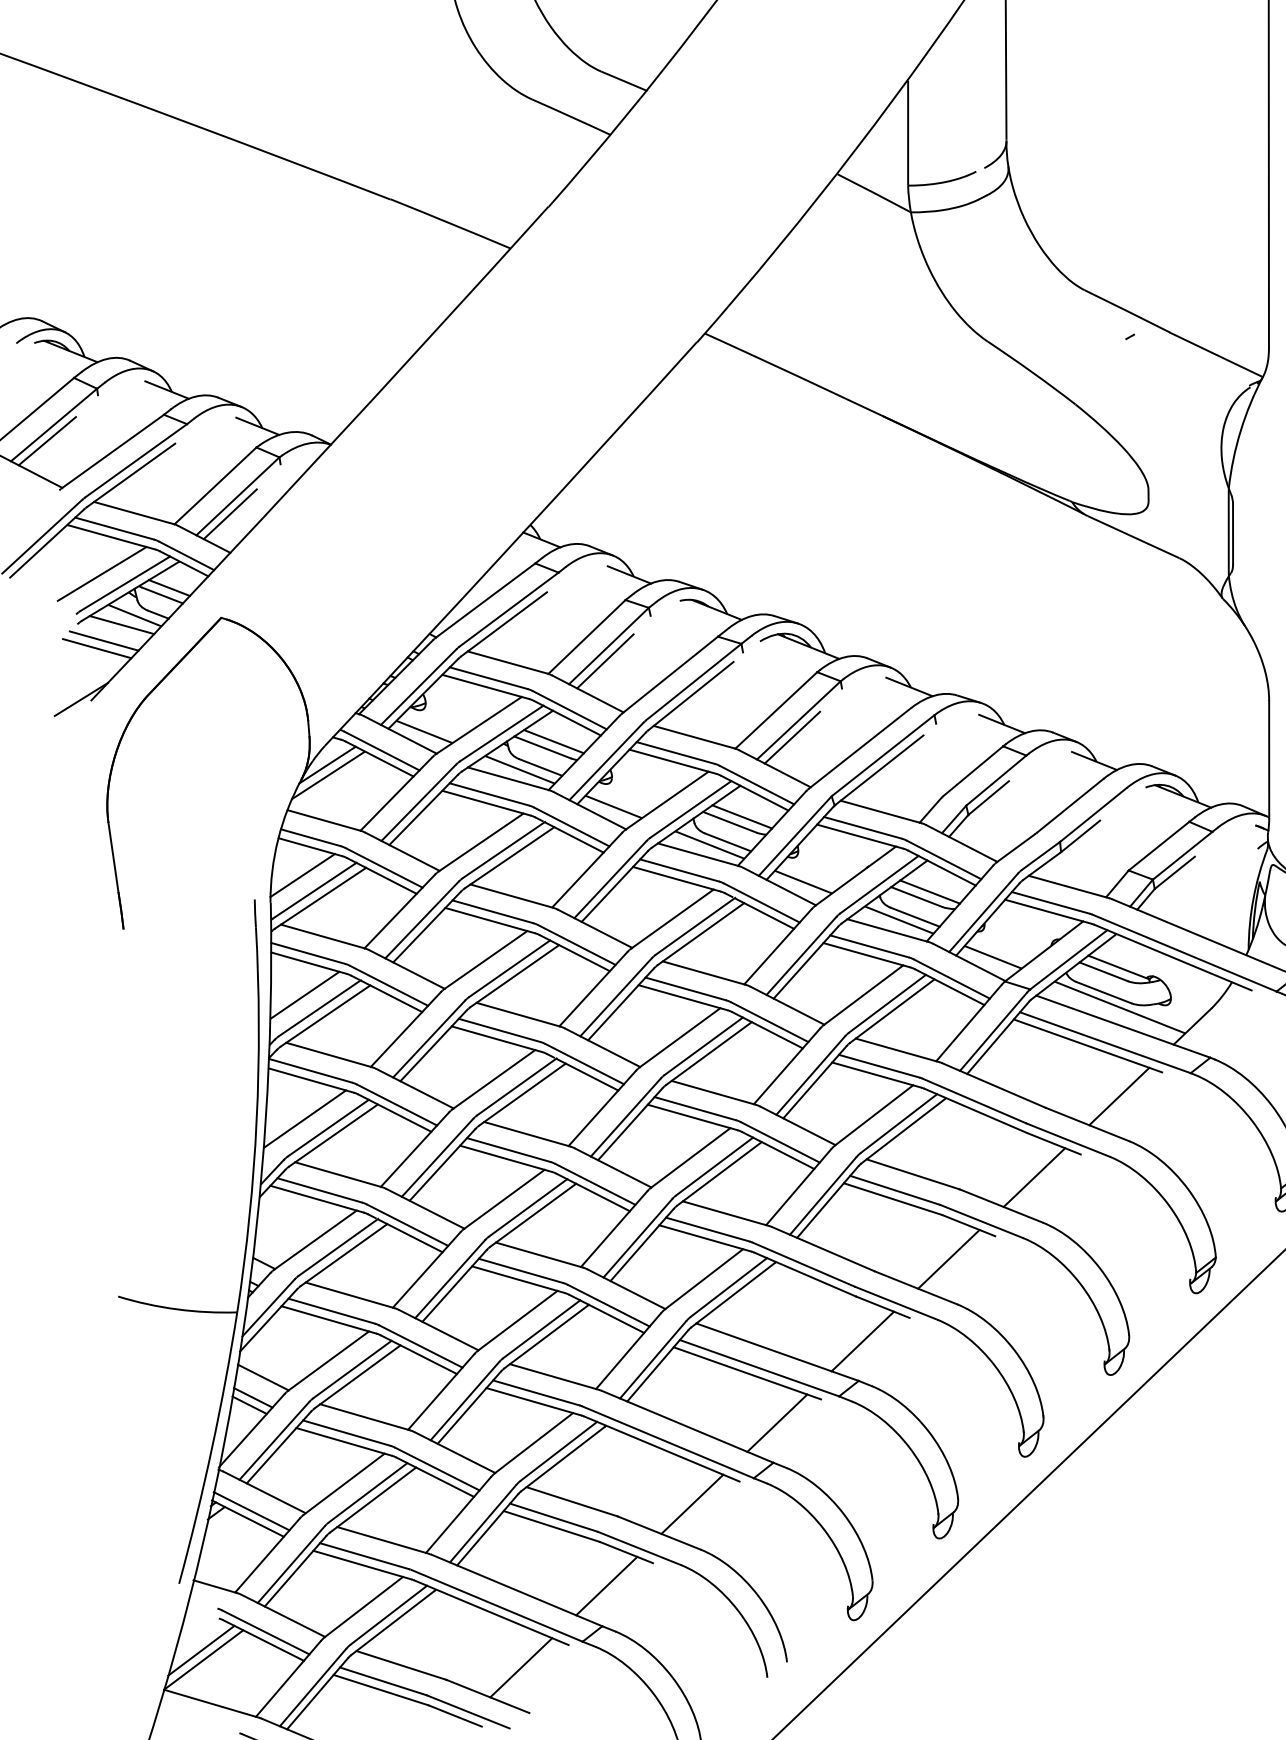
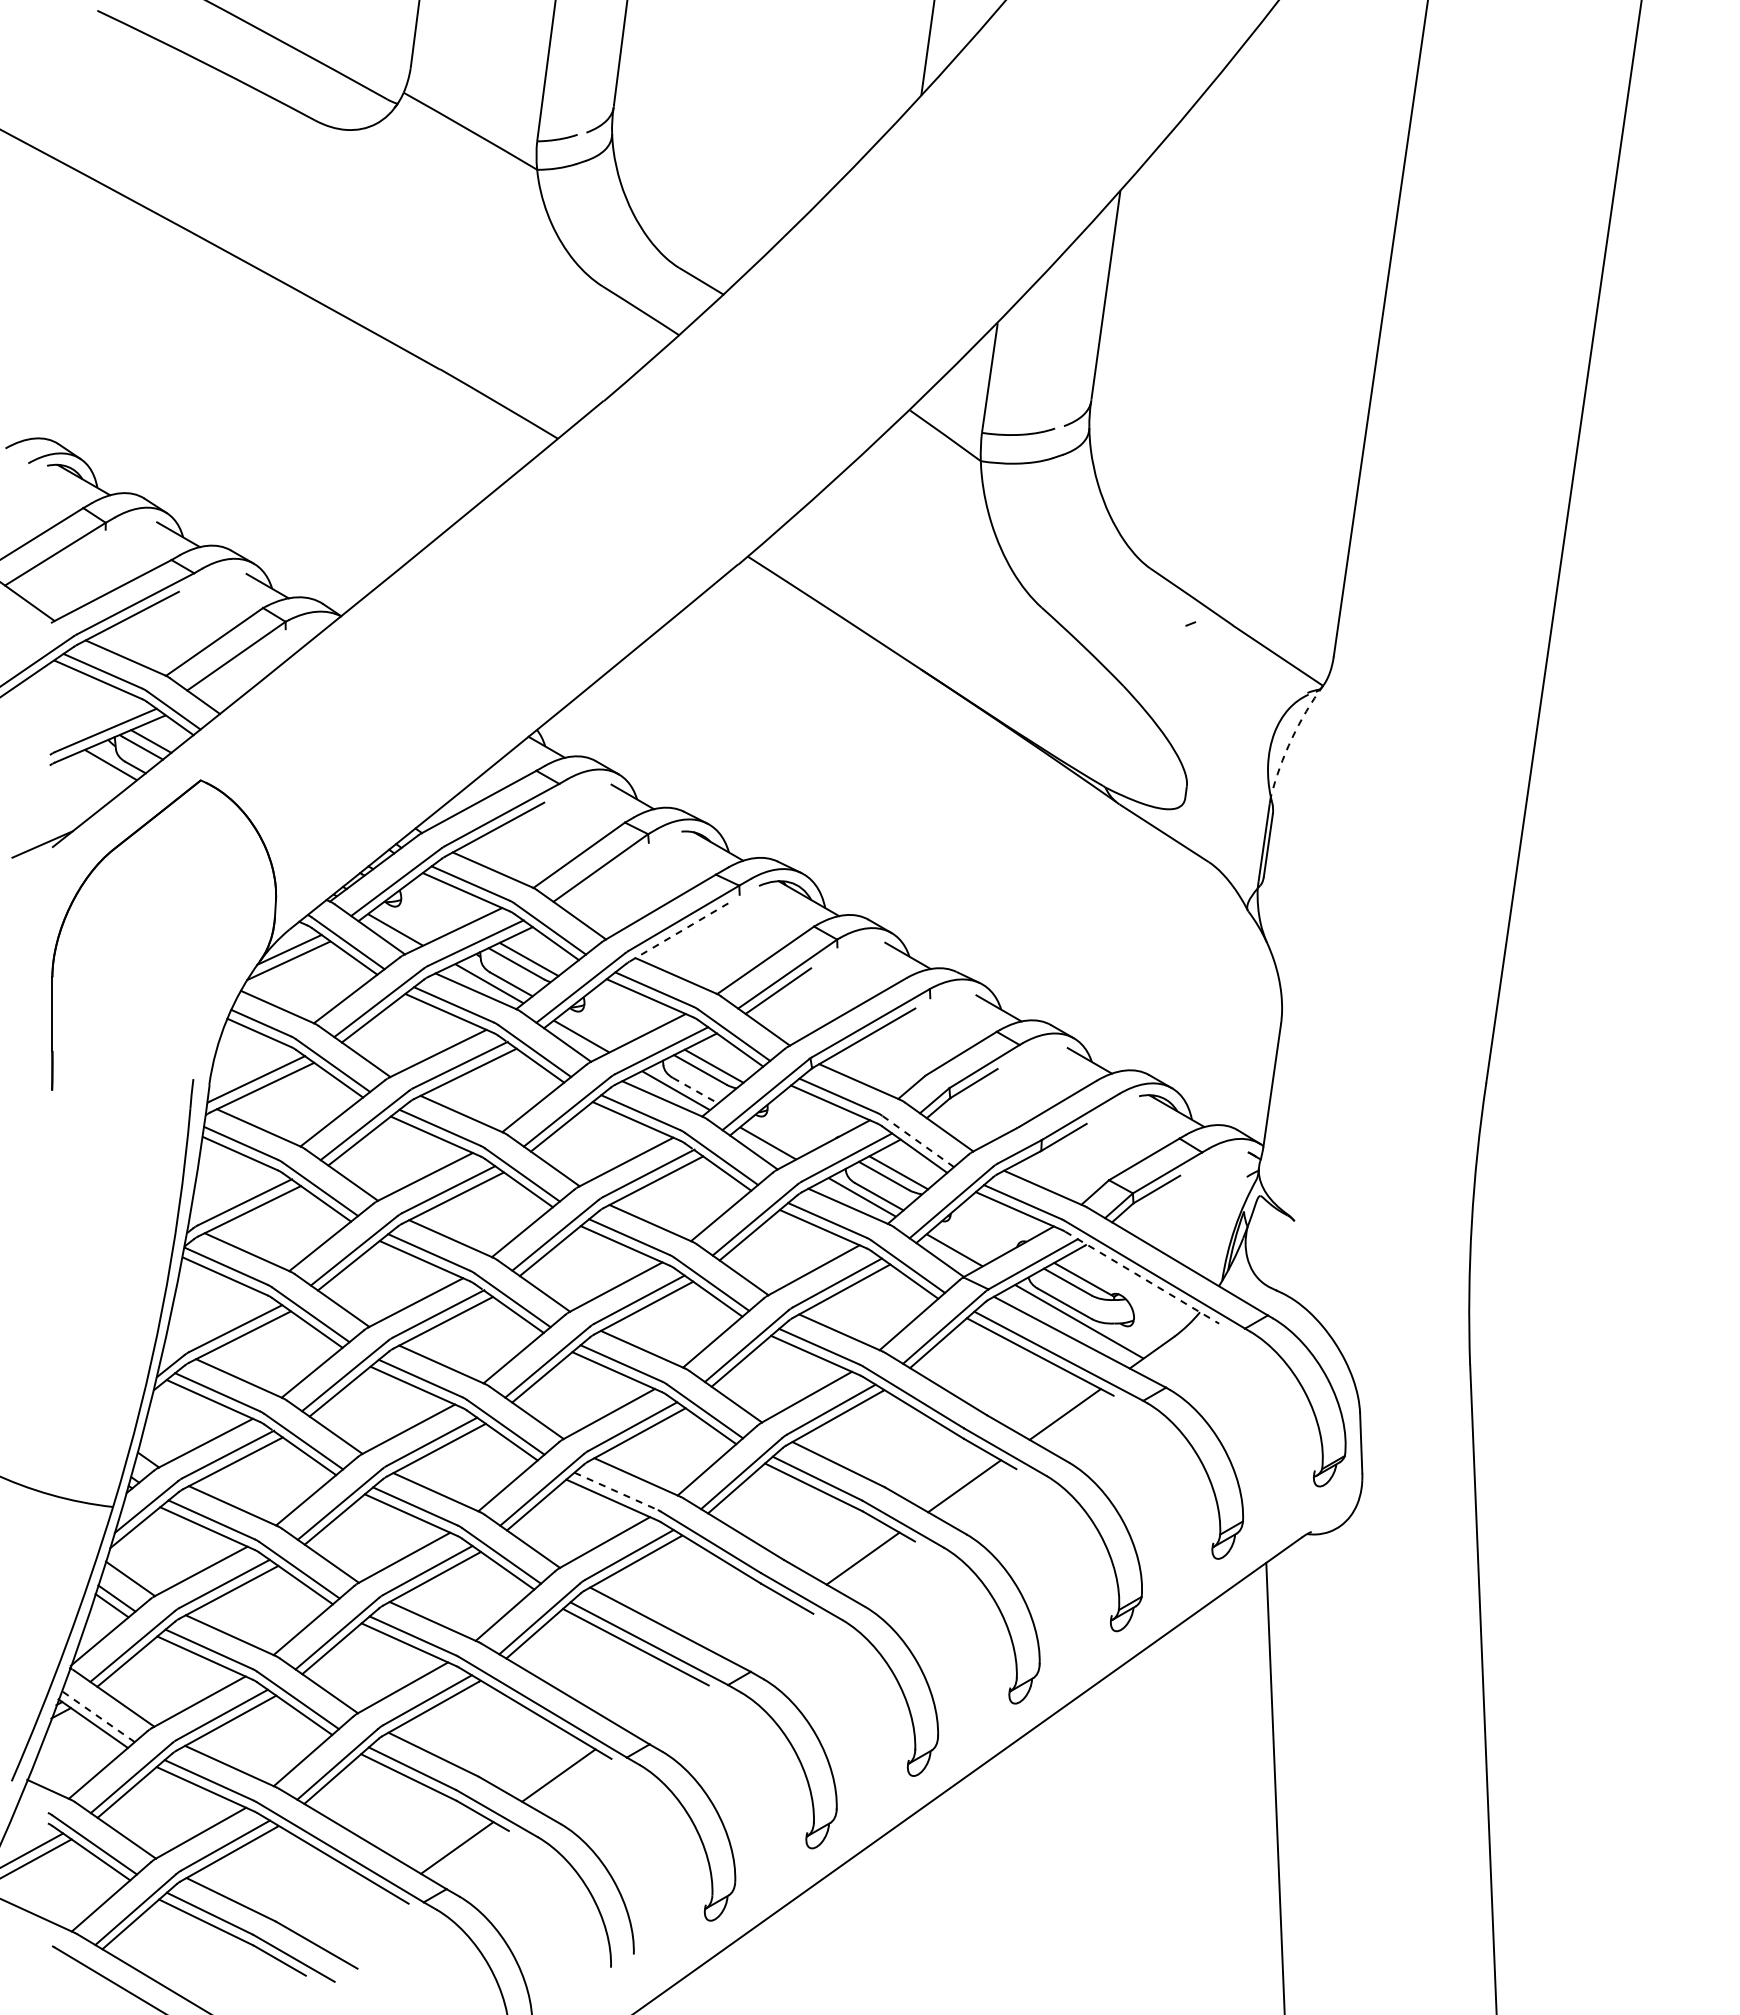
arc: (1240, 430) -> (1291, 738), solid -> dashed
line: (46, 440) -> (45, 569), removed
line: (230, 514) -> (225, 673), removed
line: (101, 573) -> (82, 716), removed
line: (121, 624) -> (95, 772), removed
line: (103, 640) -> (74, 786), removed
line: (96, 648) -> (66, 793), removed
line: (605, 661) -> (594, 883), removed
line: (690, 696) -> (678, 932), solid -> dashed
line: (728, 842) -> (696, 1090), solid -> dashed
line: (943, 860) -> (917, 1141), solid -> dashed
line: (302, 874) -> (246, 1060), removed
line: (1173, 957) -> (1142, 1277), solid -> dashed
line: (305, 995) -> (231, 1186), removed
line: (304, 1119) -> (212, 1315), removed
line: (708, 1229) -> (616, 1491), solid -> dashed
line: (863, 1341) -> (761, 1631), removed
line: (777, 1423) -> (659, 1703), removed
line: (251, 1511) -> (98, 1716), solid -> dashed
line: (520, 1668) -> (355, 1920), removed

